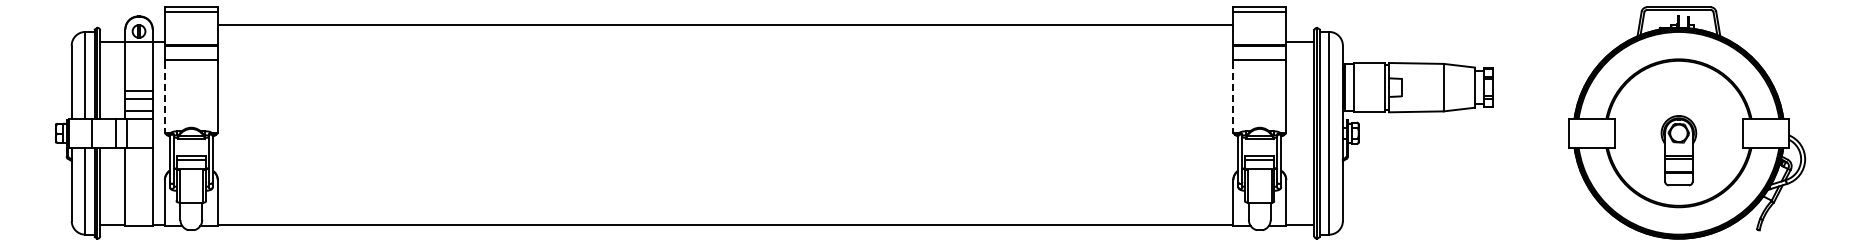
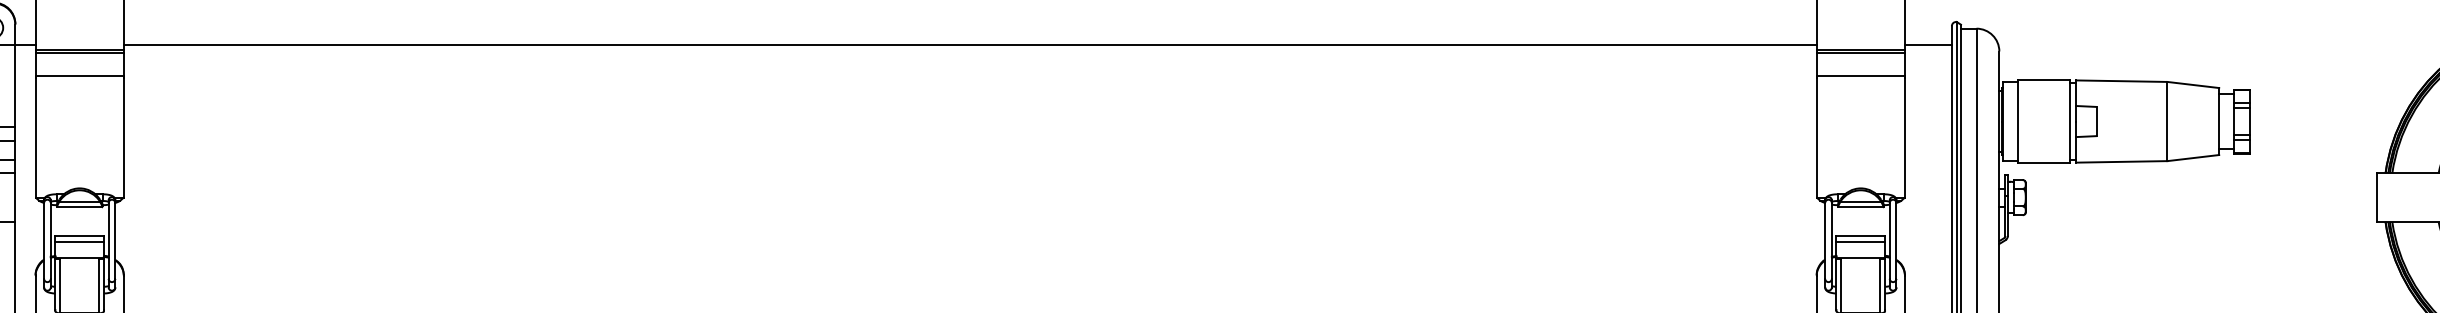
line: (725, 24) -> (970, 44), moved
line: (164, 97) -> (34, 137), dashed -> solid
line: (1233, 97) -> (1816, 137), dashed -> solid

